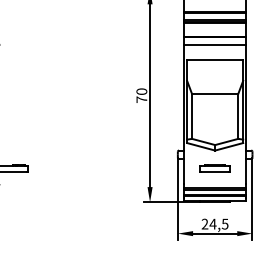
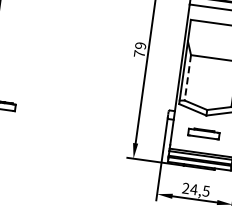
text: (141, 91) -> (140, 45), 70 -> 79
line: (192, 116) -> (188, 78), solid -> dashed

